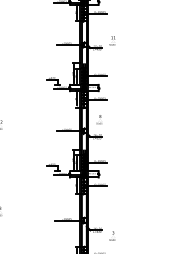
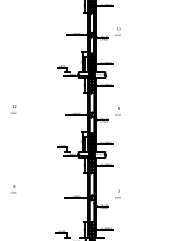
text: (98, 119) -> (117, 111), moved
text: (111, 235) -> (117, 193), moved

